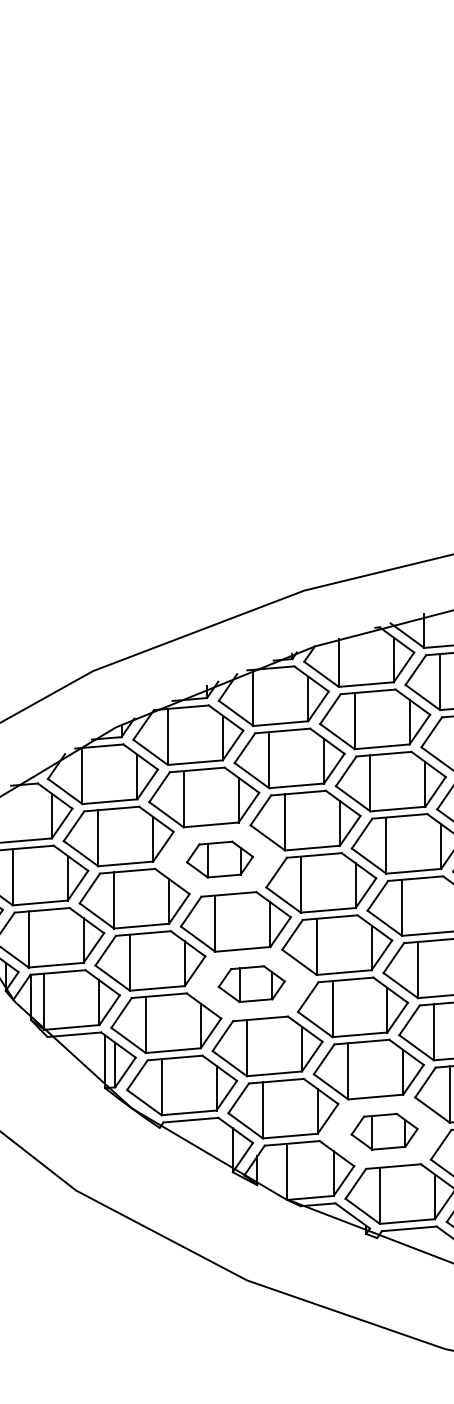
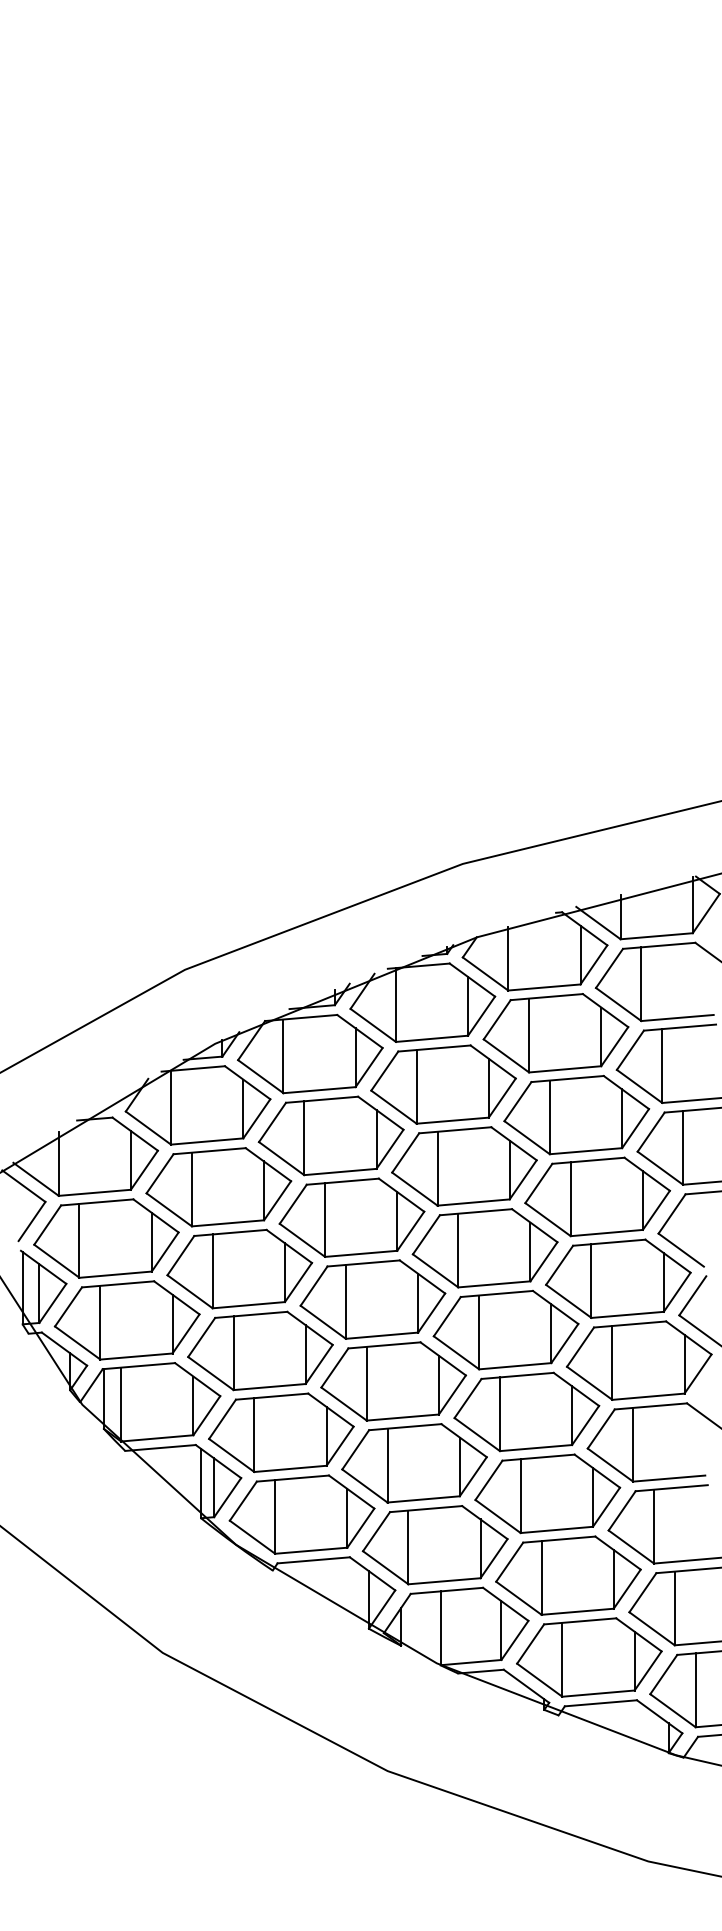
part: (219, 859) -> (351, 1217), size x1.67
part: (251, 984) -> (393, 1381), size x1.67
part: (384, 1131) -> (568, 1575), size x1.67

